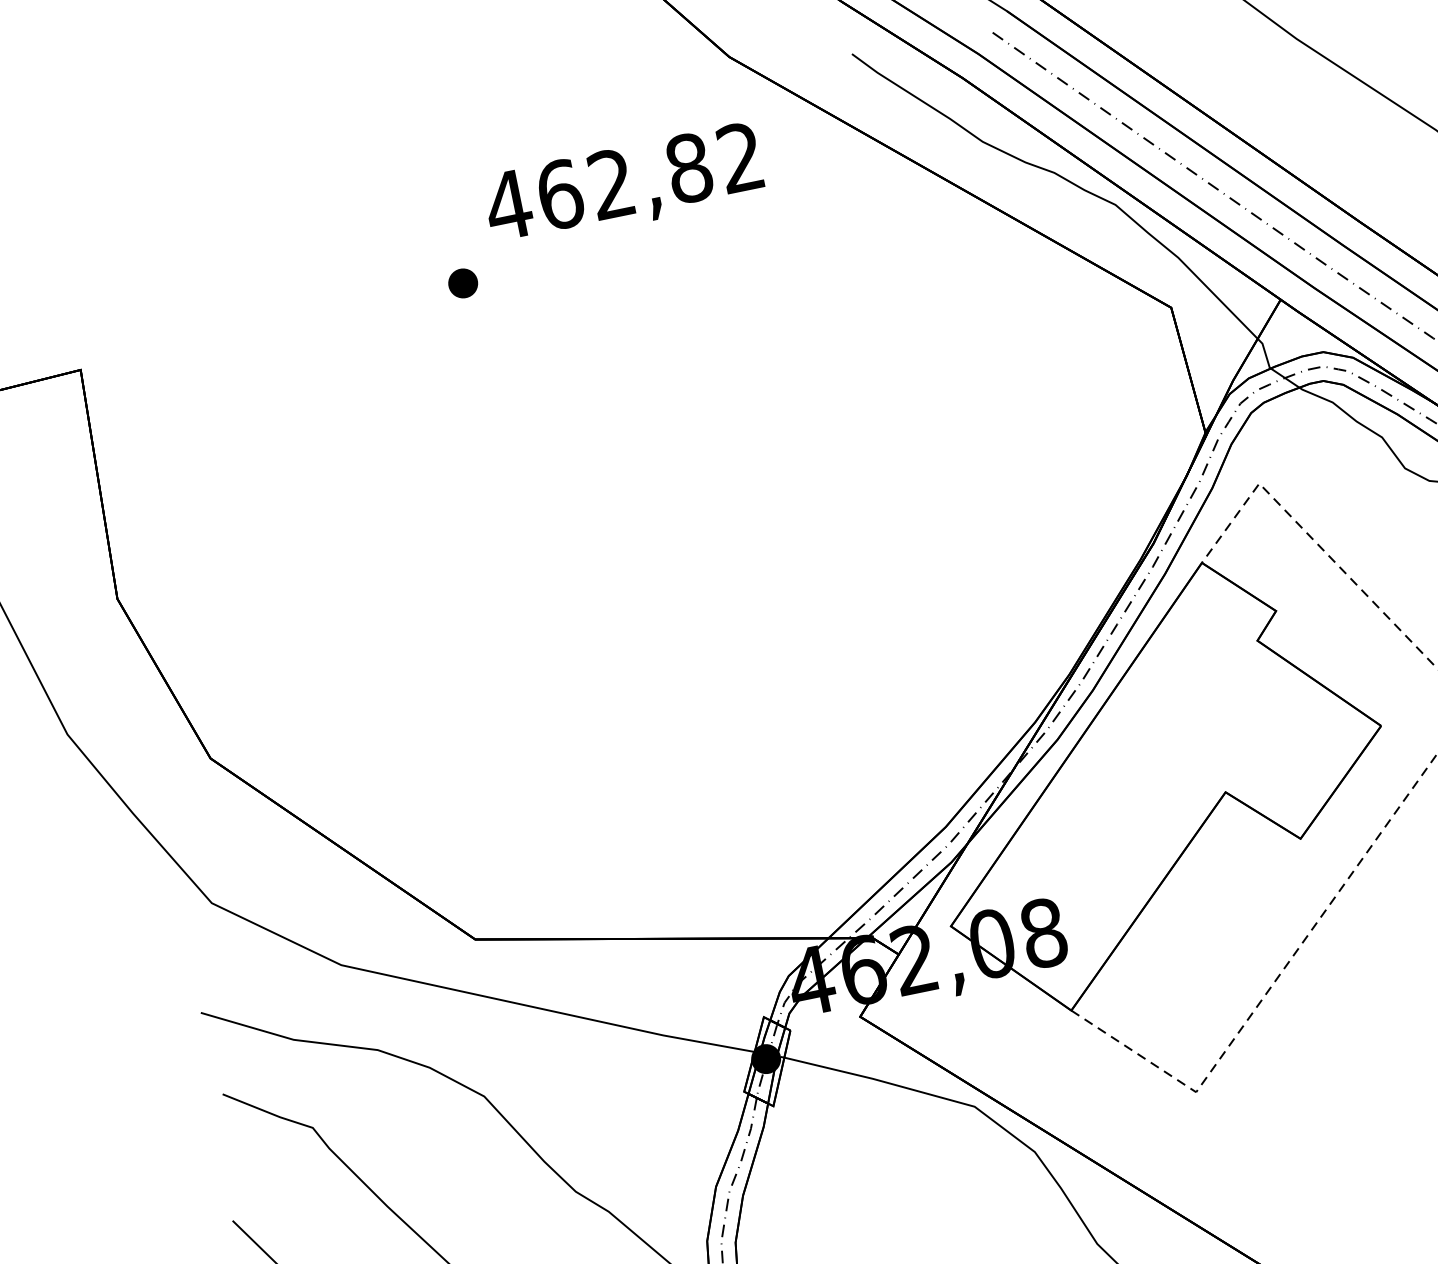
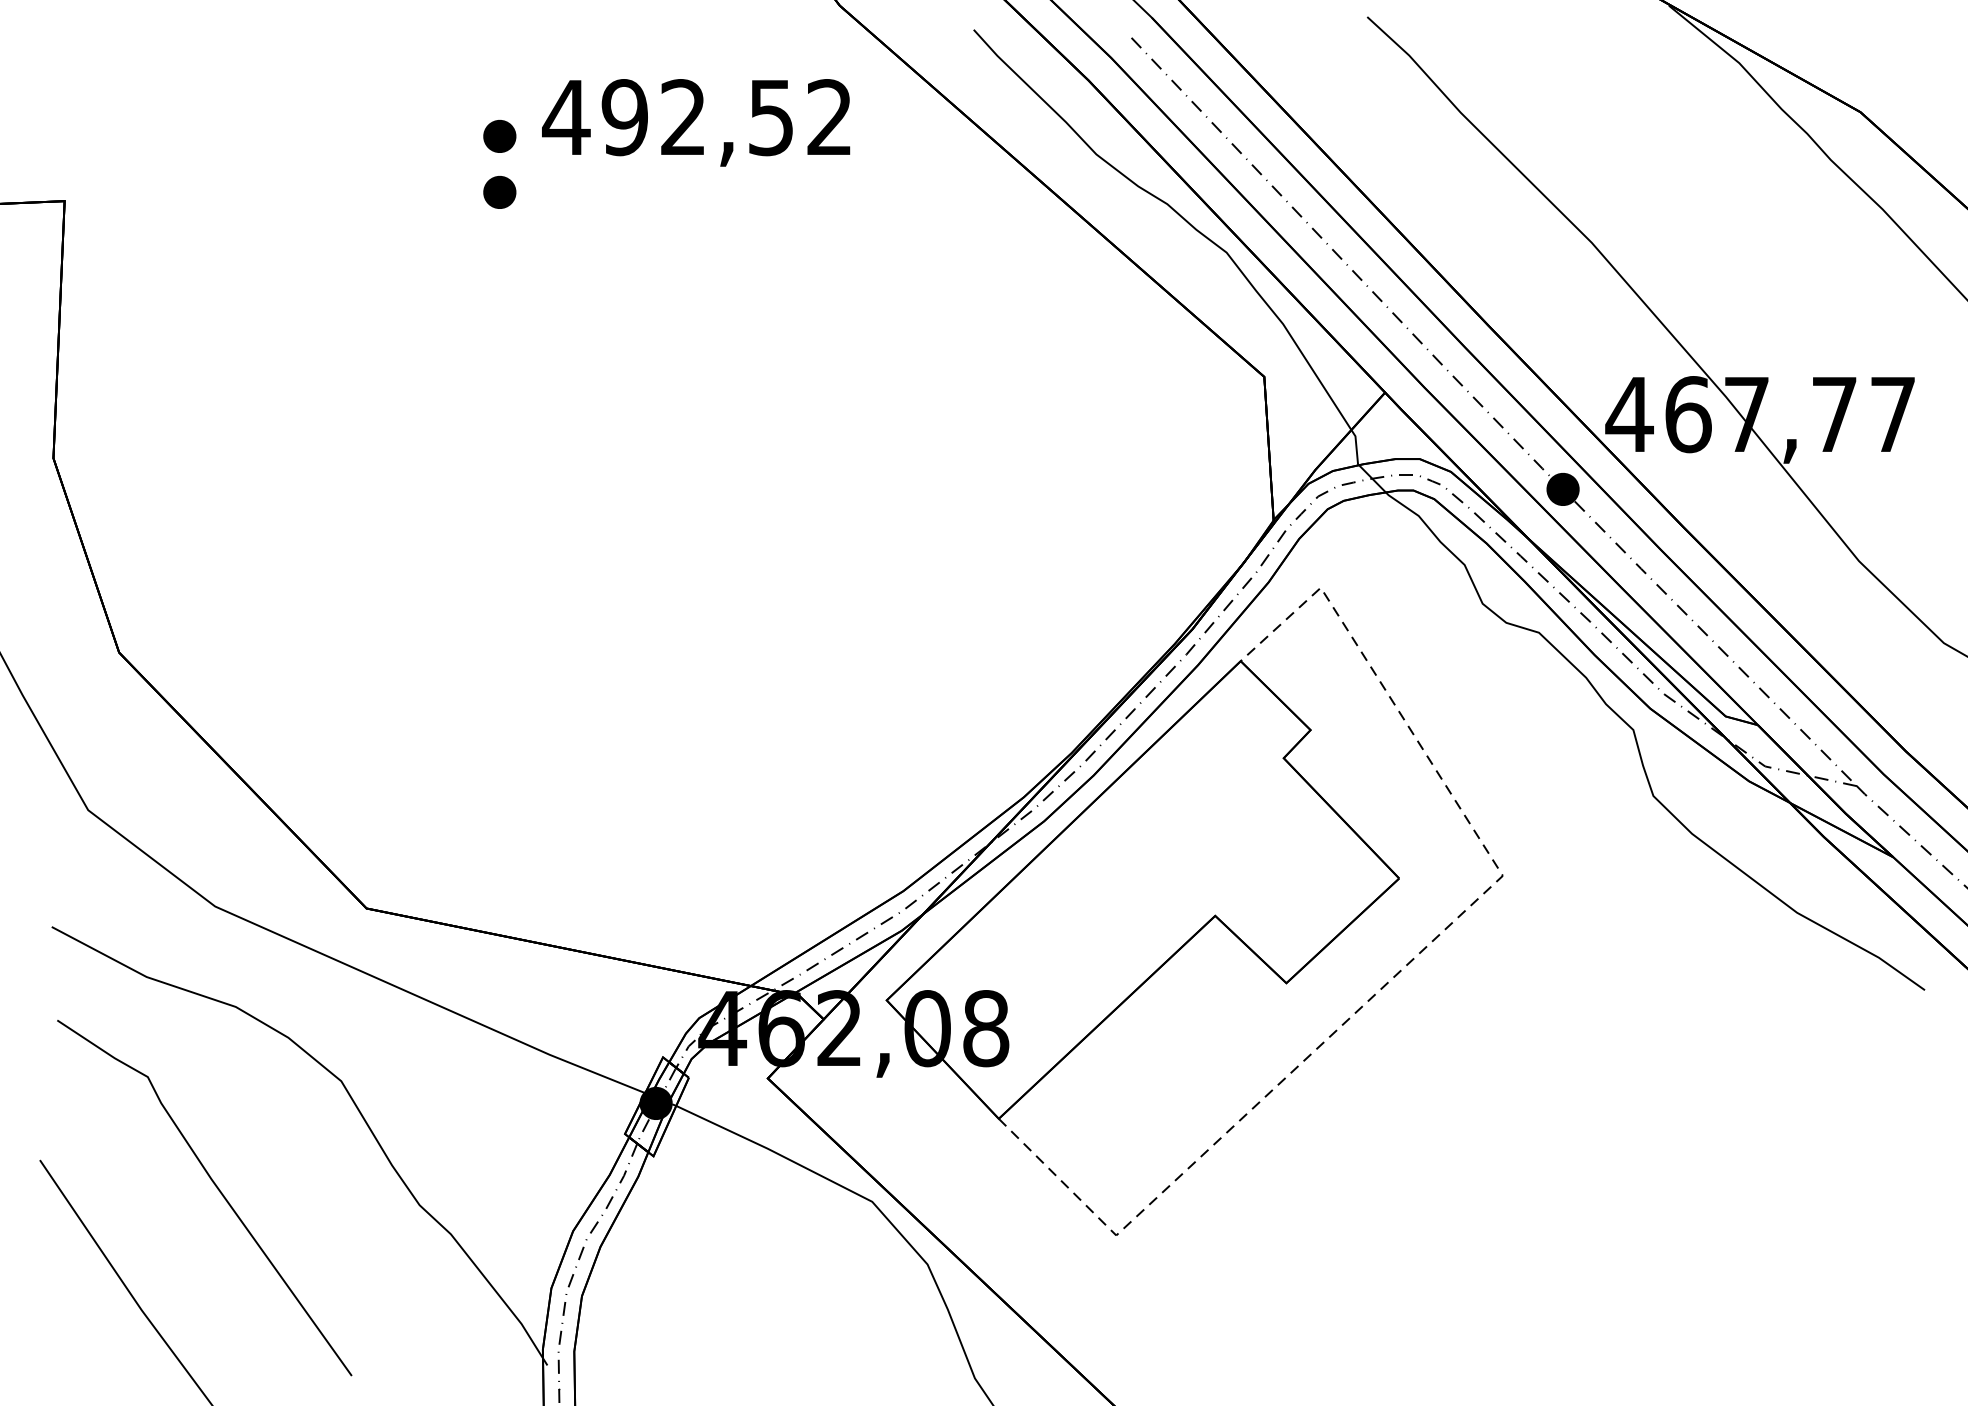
text: (624, 181) -> (697, 117), 462,82 -> 492,52
part: (452, 234) -> (499, 136), added

